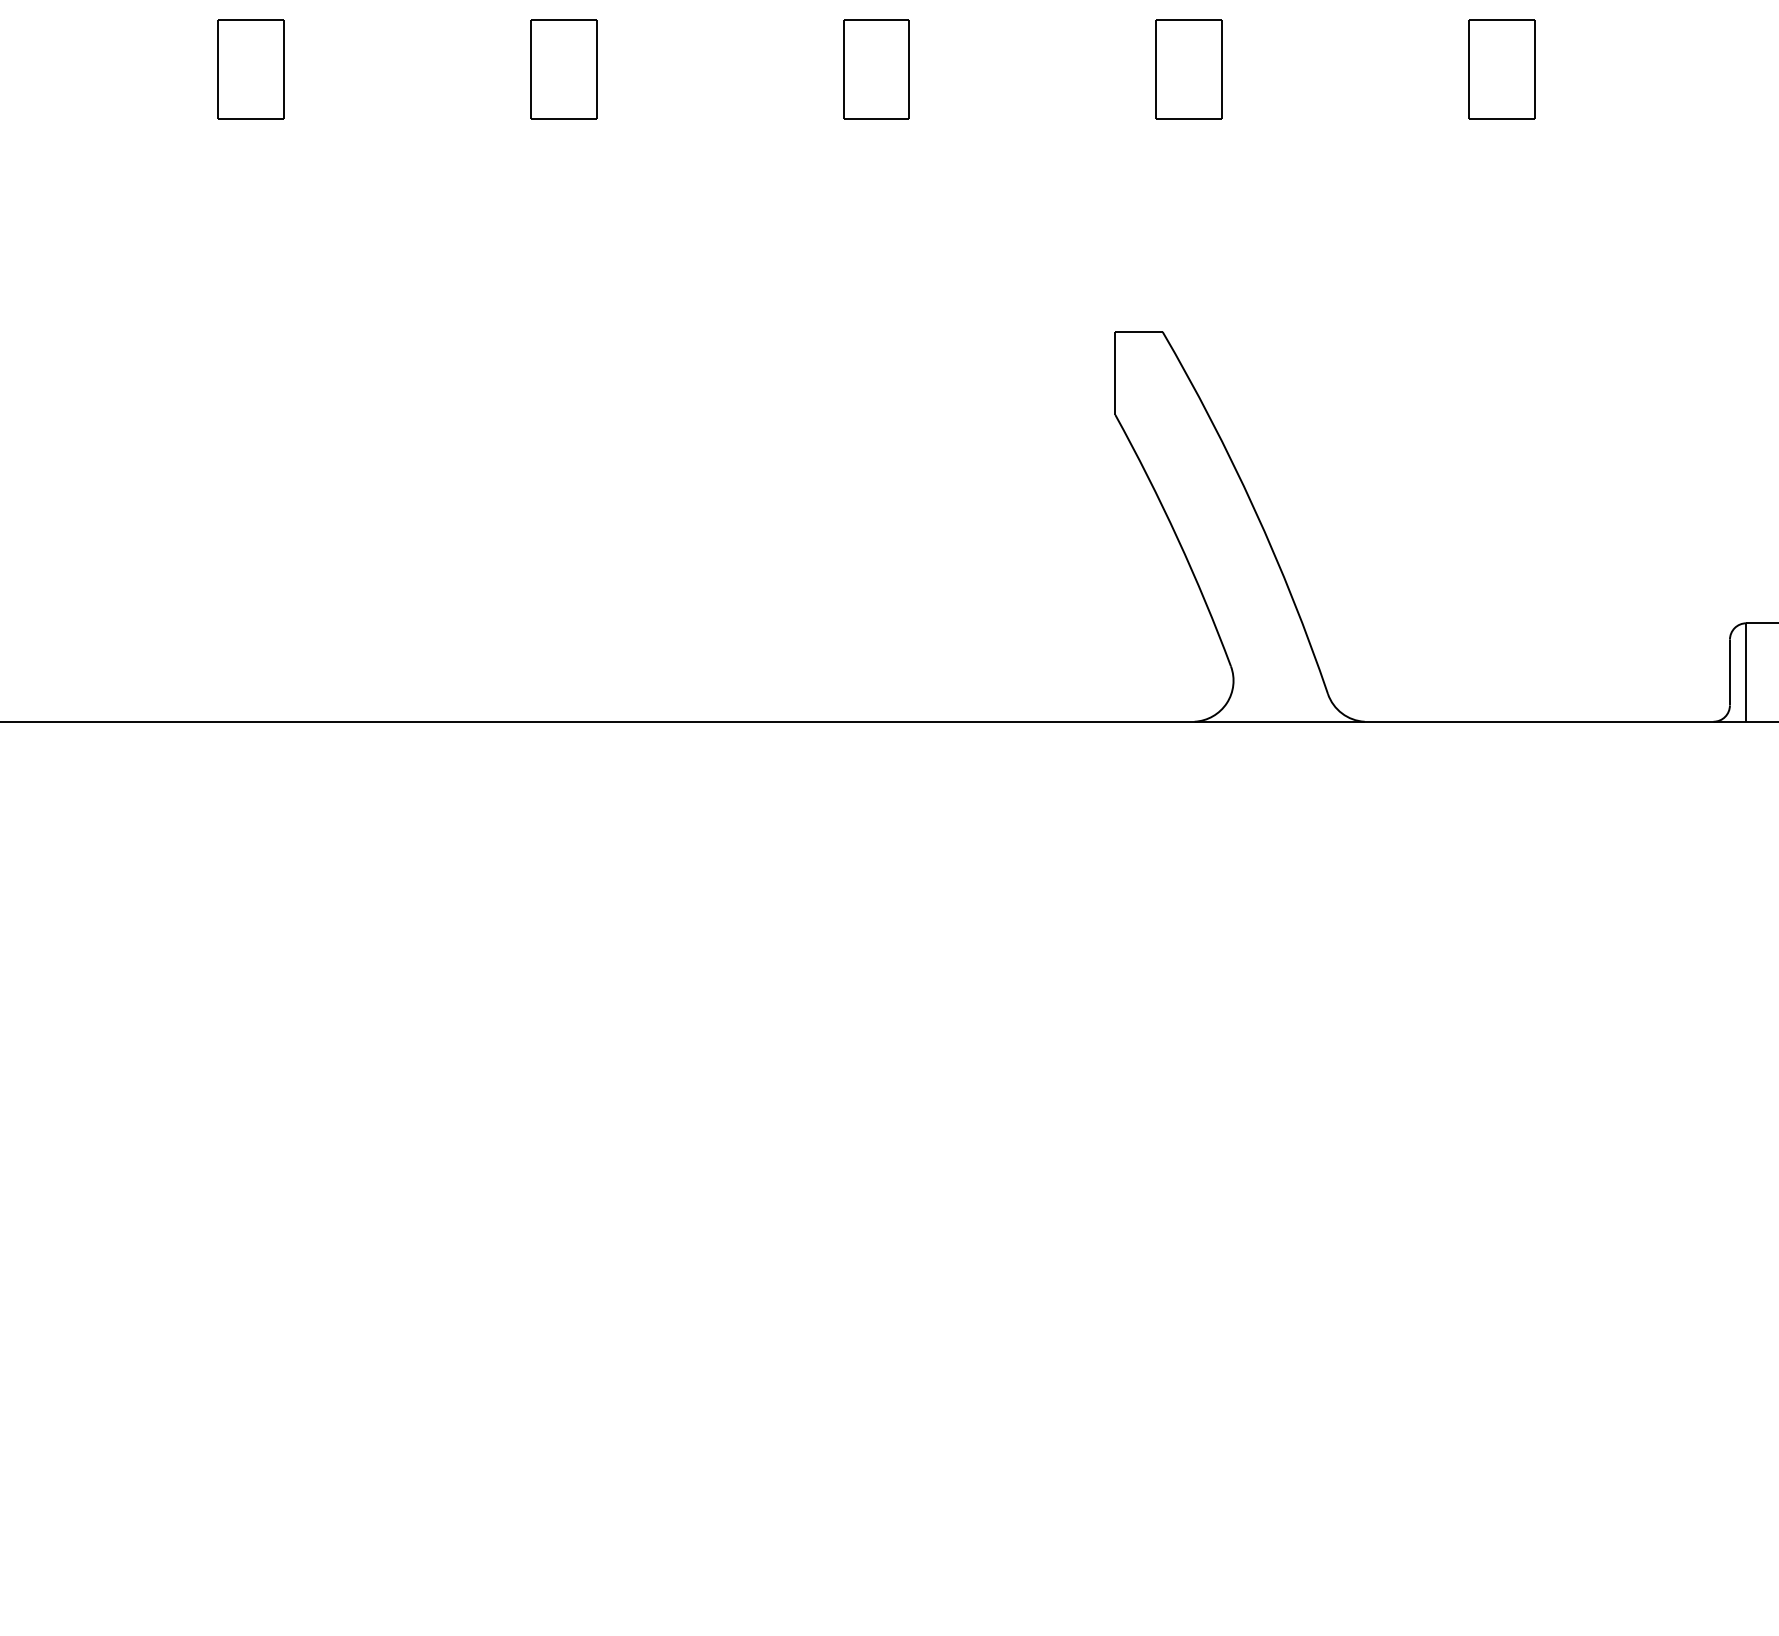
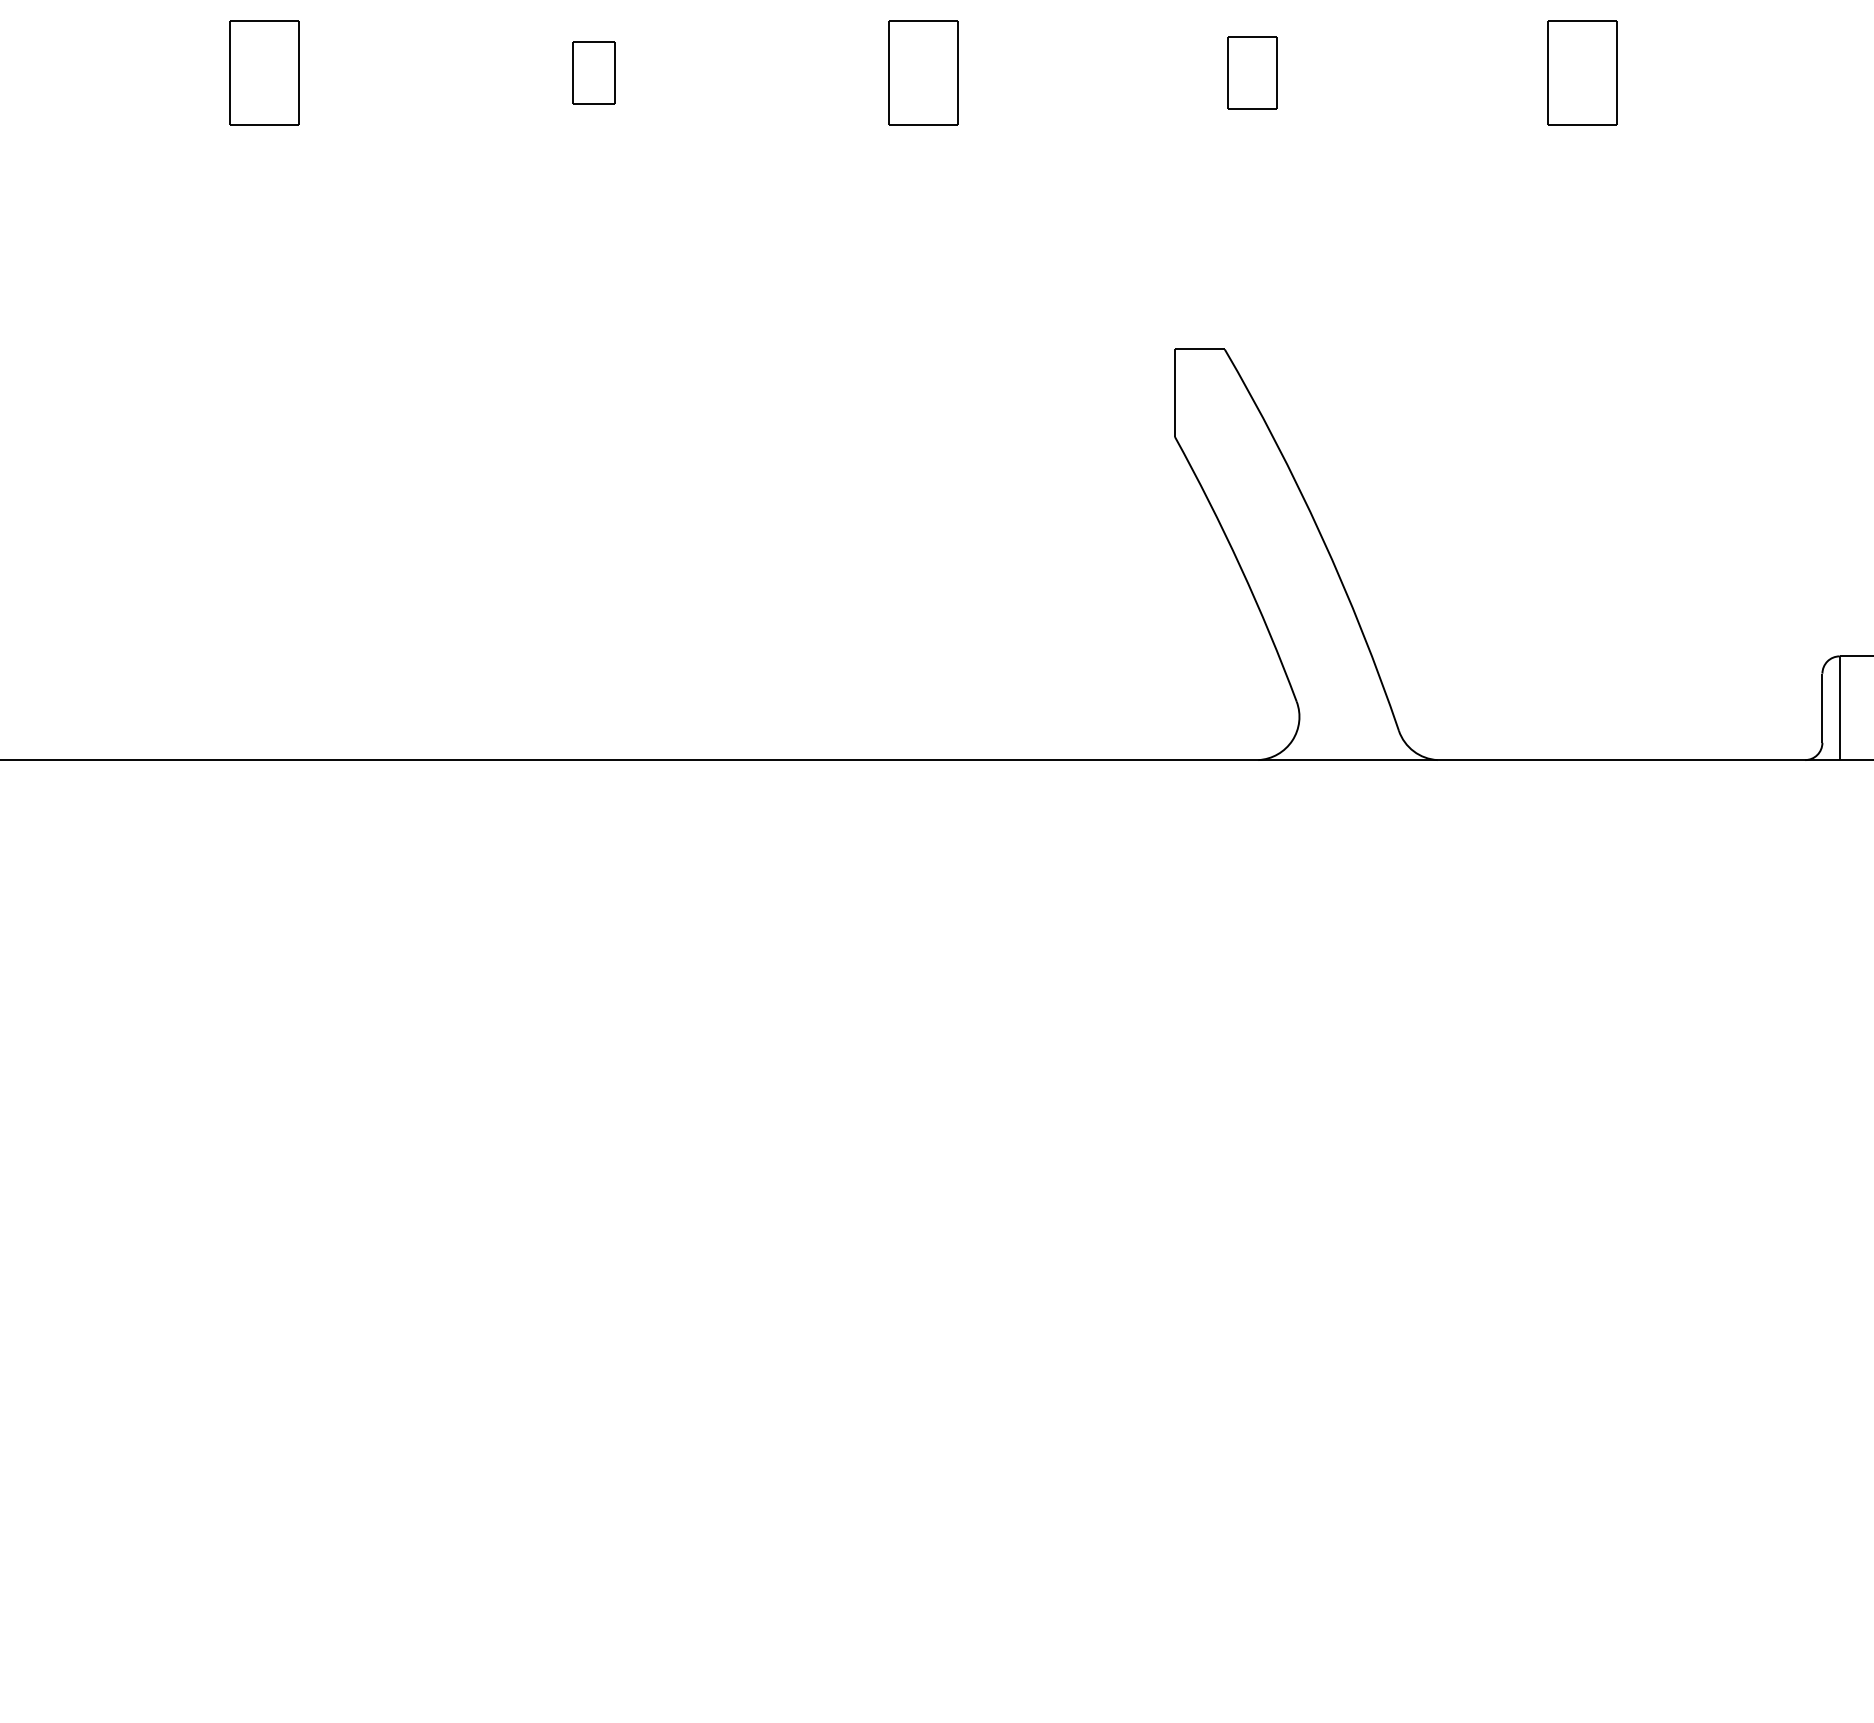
part: (563, 69) -> (593, 72), size x0.6
part: (1188, 69) -> (1252, 72), size x0.7

